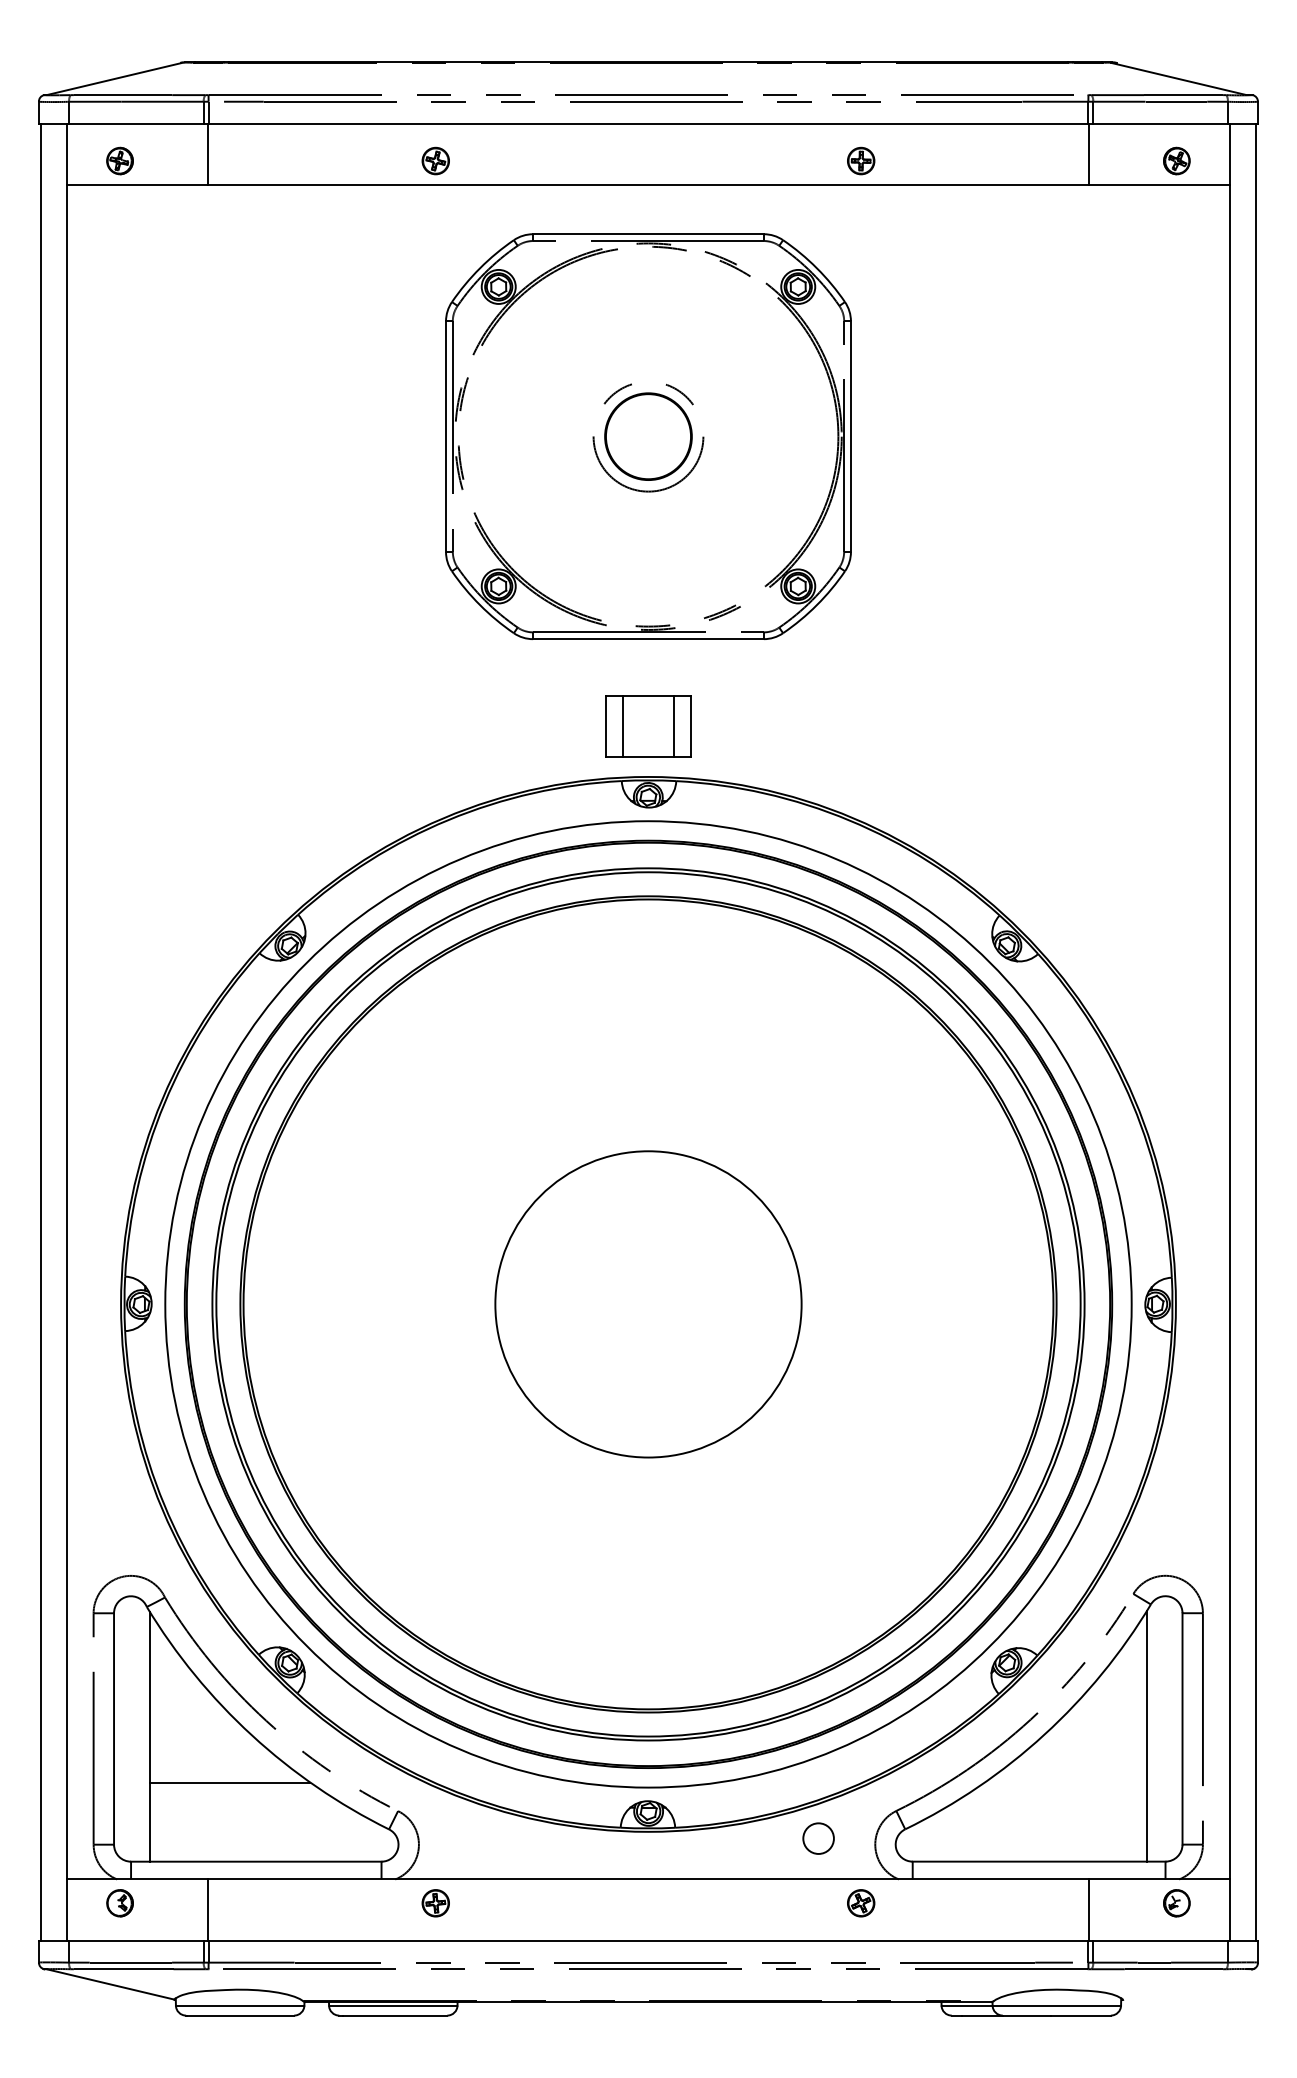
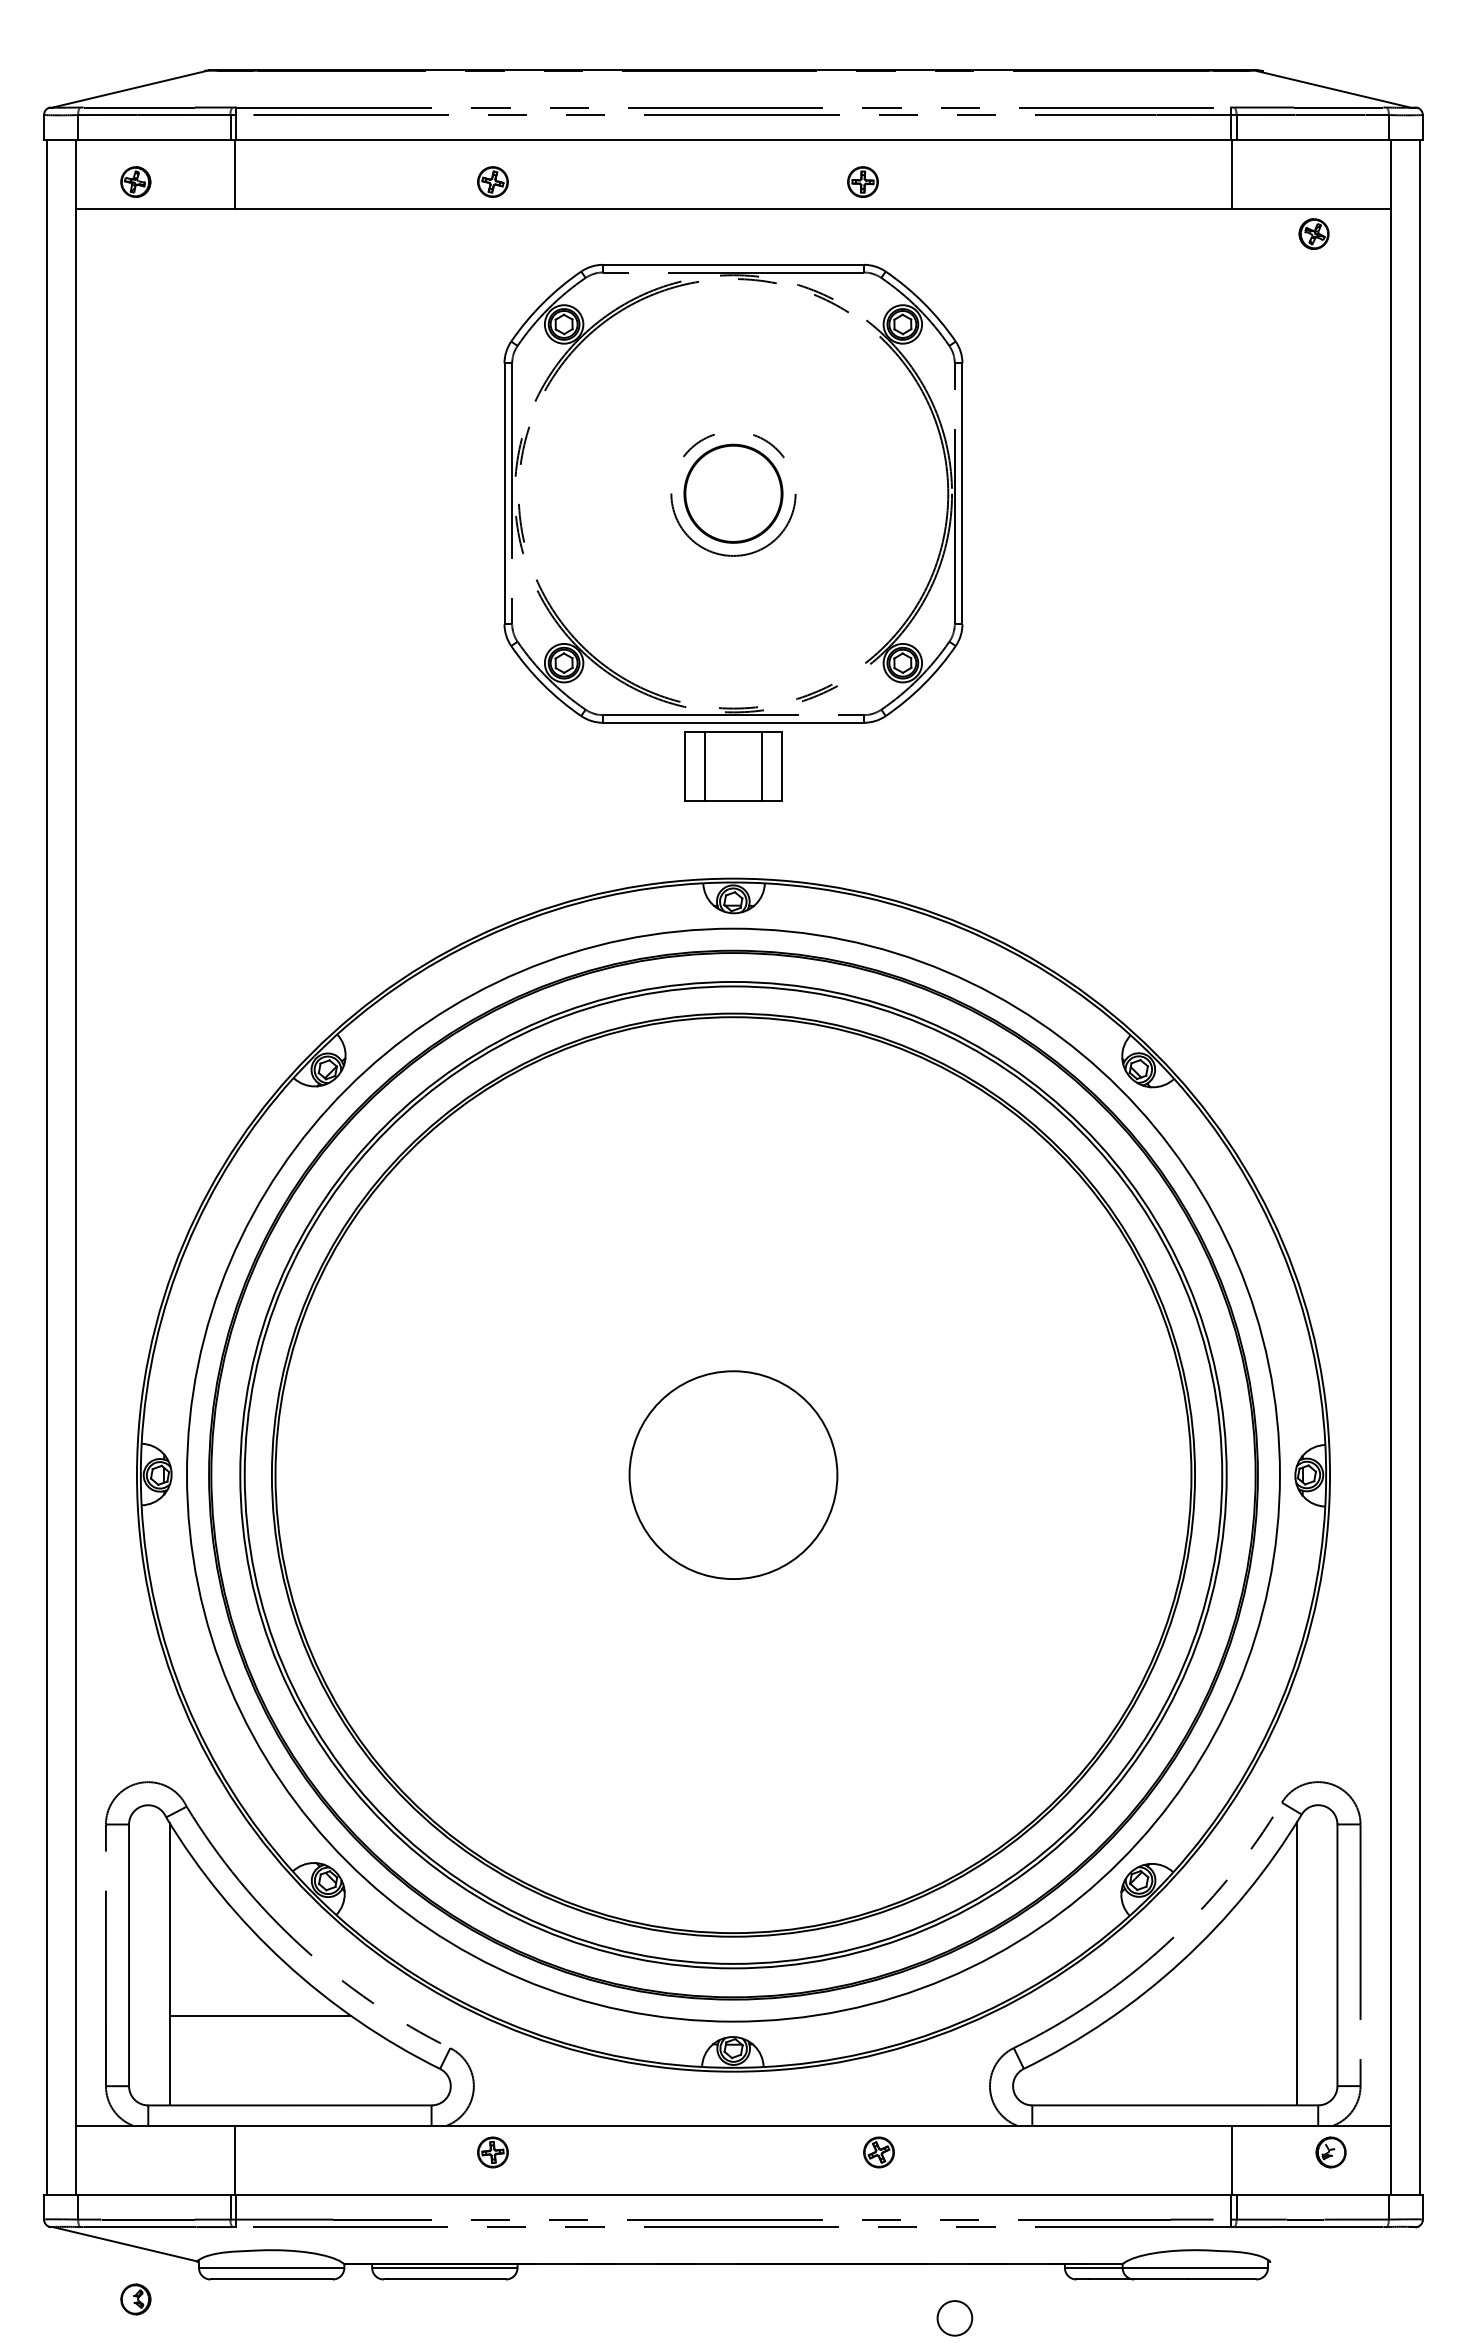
part: (860, 160) -> (862, 181), moved
part: (1176, 160) -> (1313, 233), moved
part: (648, 726) -> (733, 766), moved
circle: (648, 1303) -> (733, 1474), size x0.6
circle: (818, 1838) -> (954, 2318), moved
part: (119, 1903) -> (135, 2299), moved
part: (860, 1903) -> (878, 2152), moved

